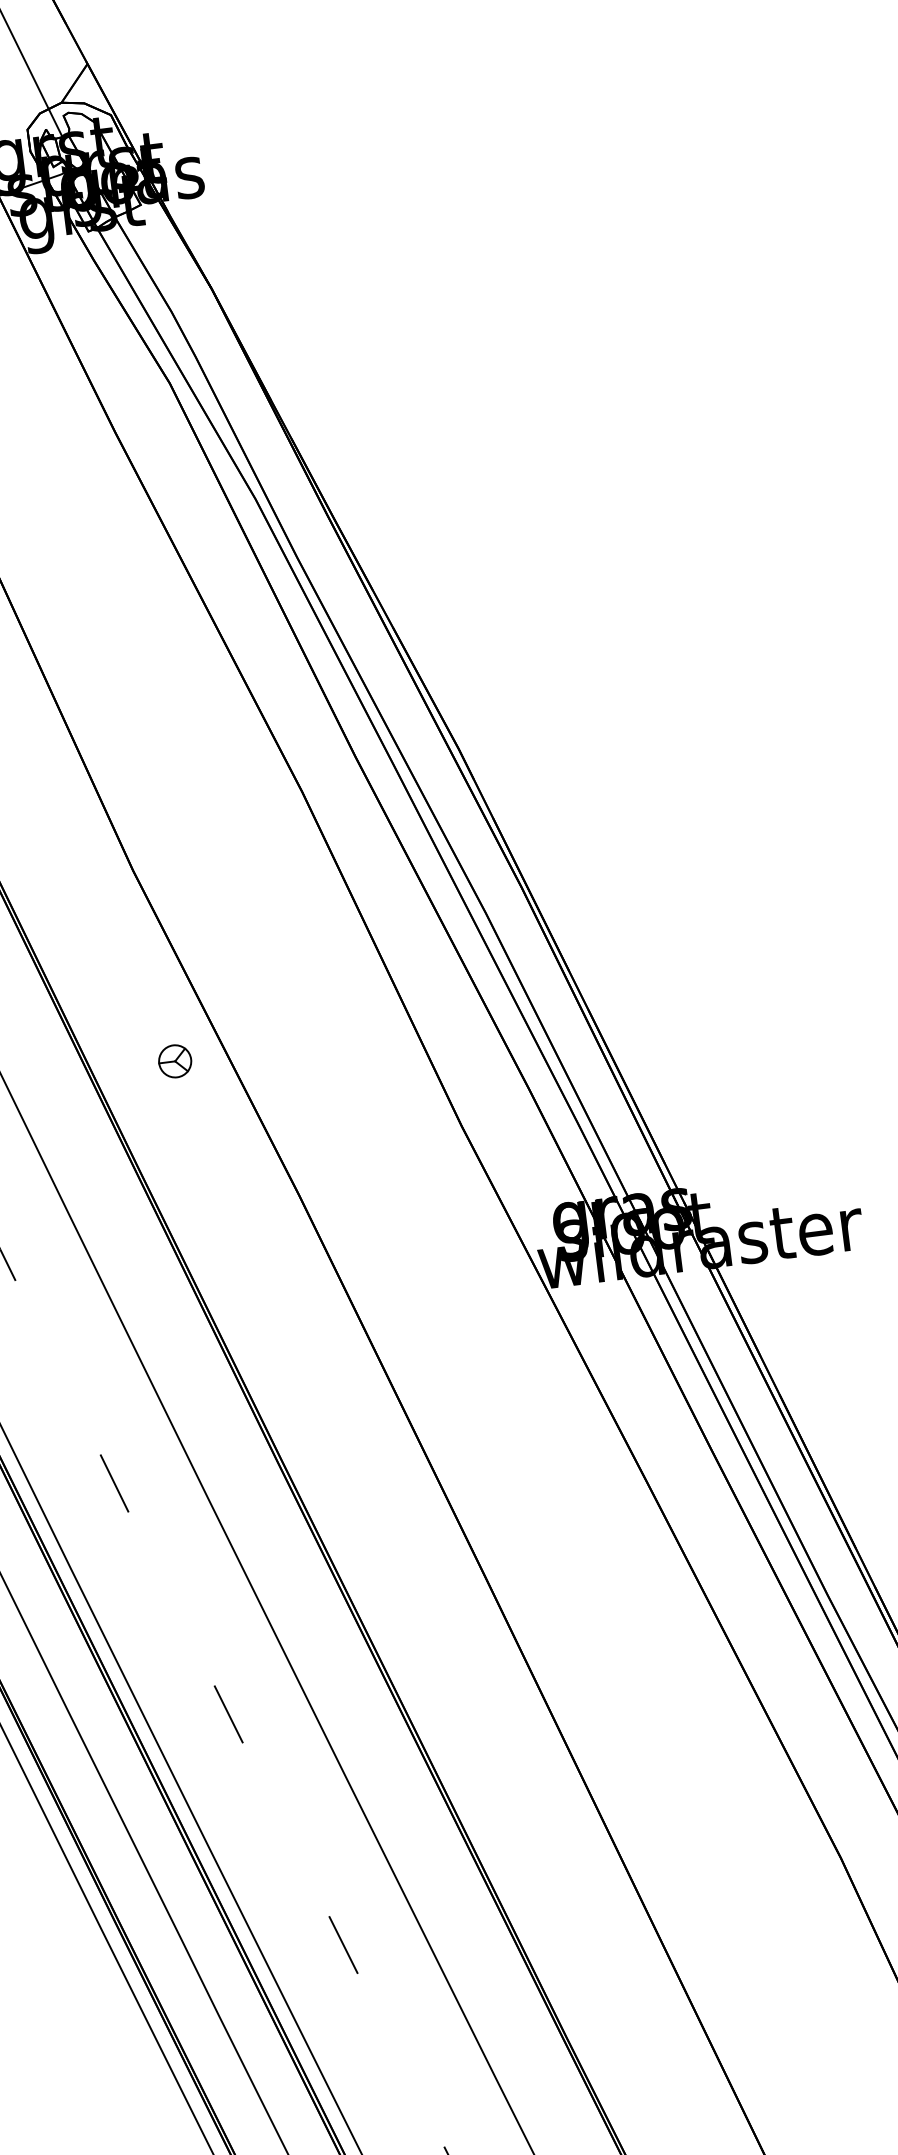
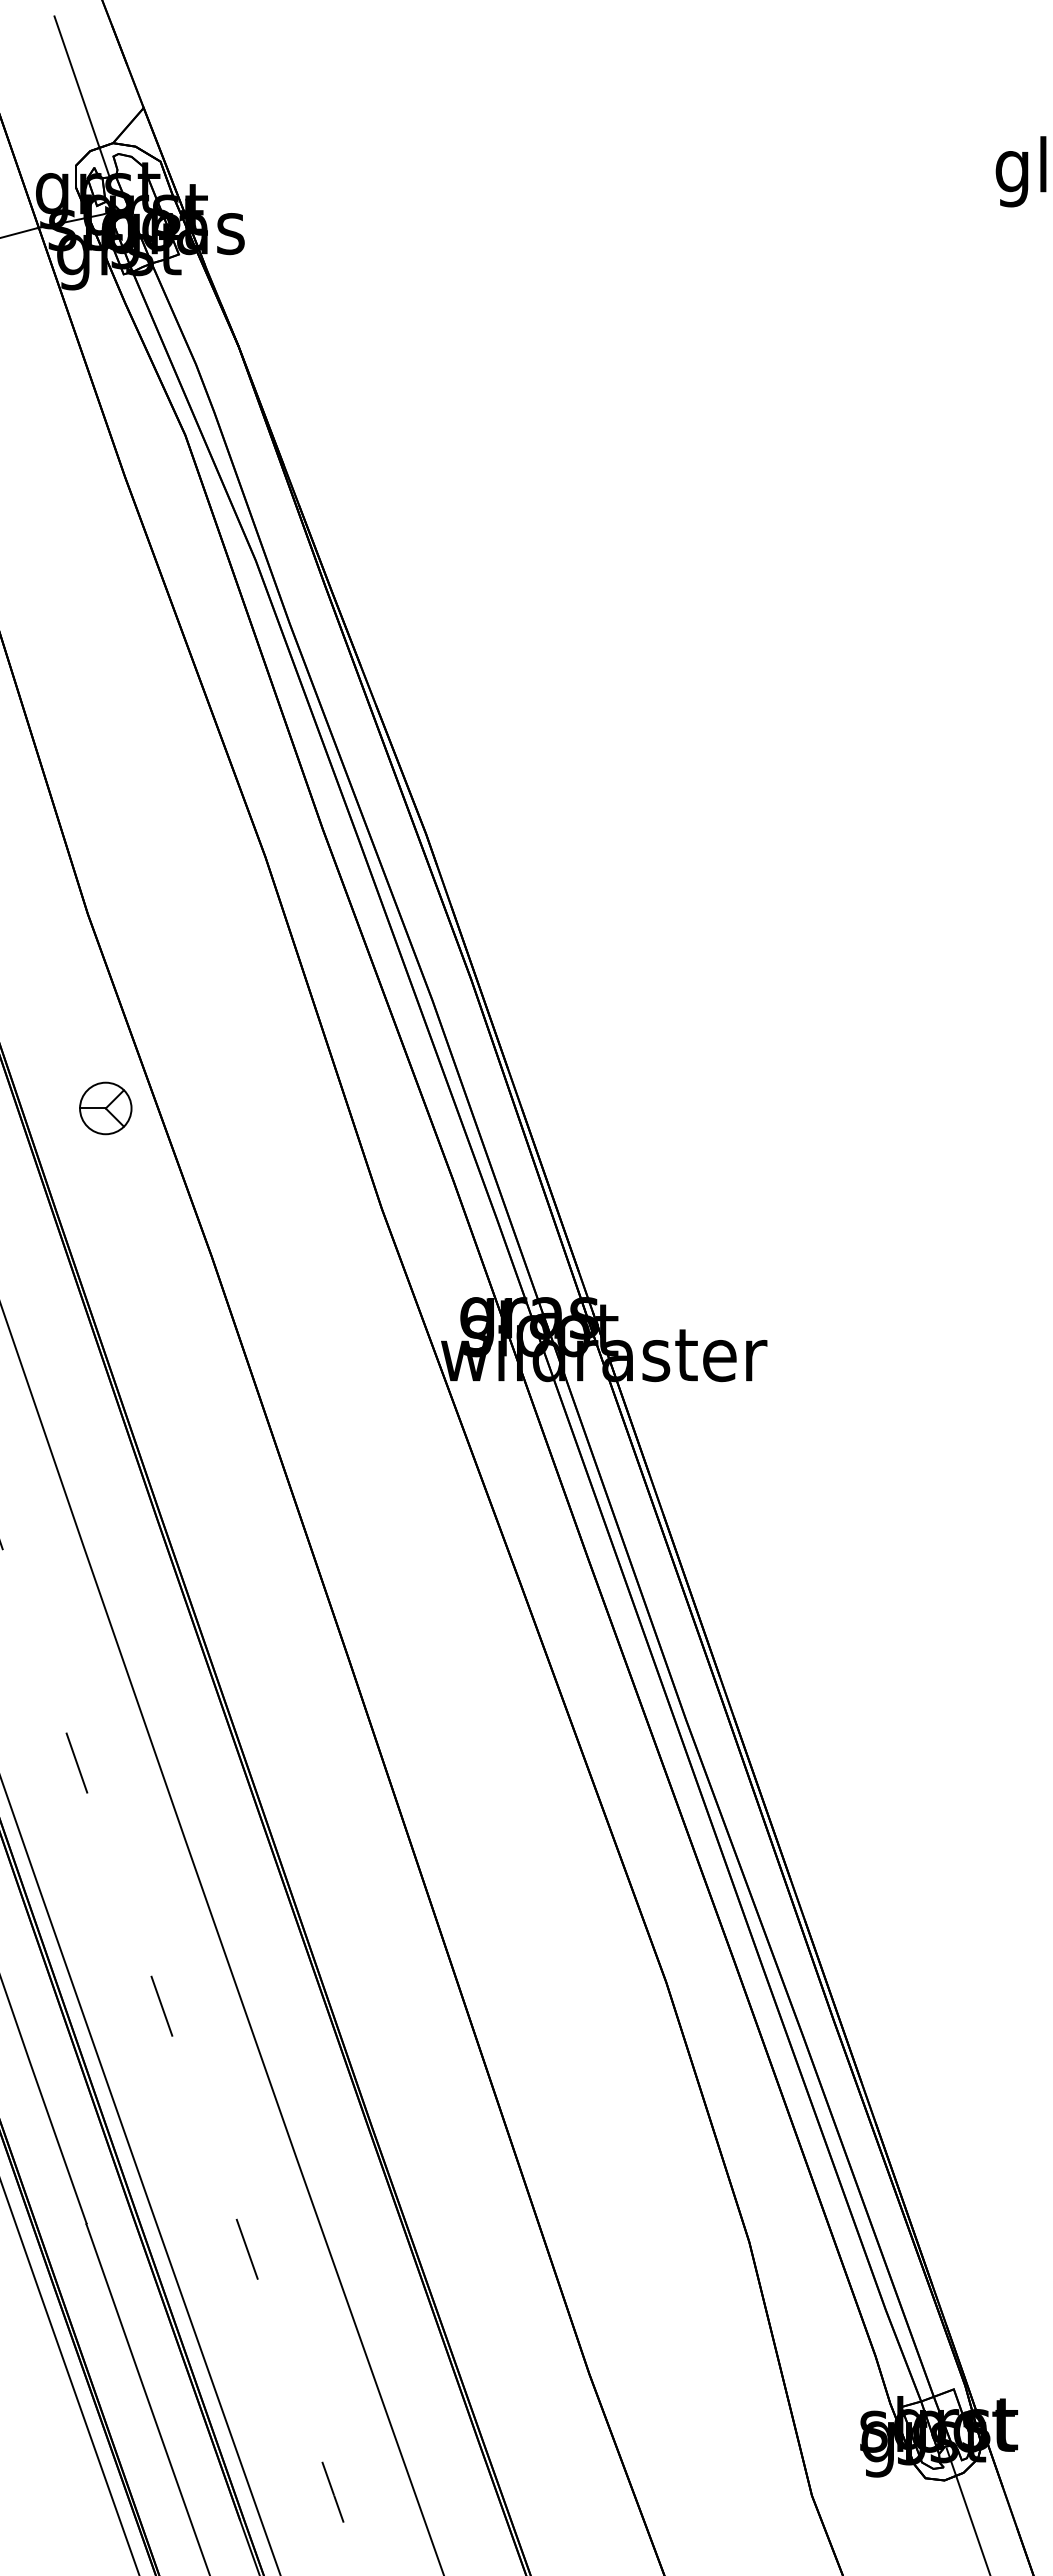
part: (175, 1061) -> (105, 1108), size x1.6

